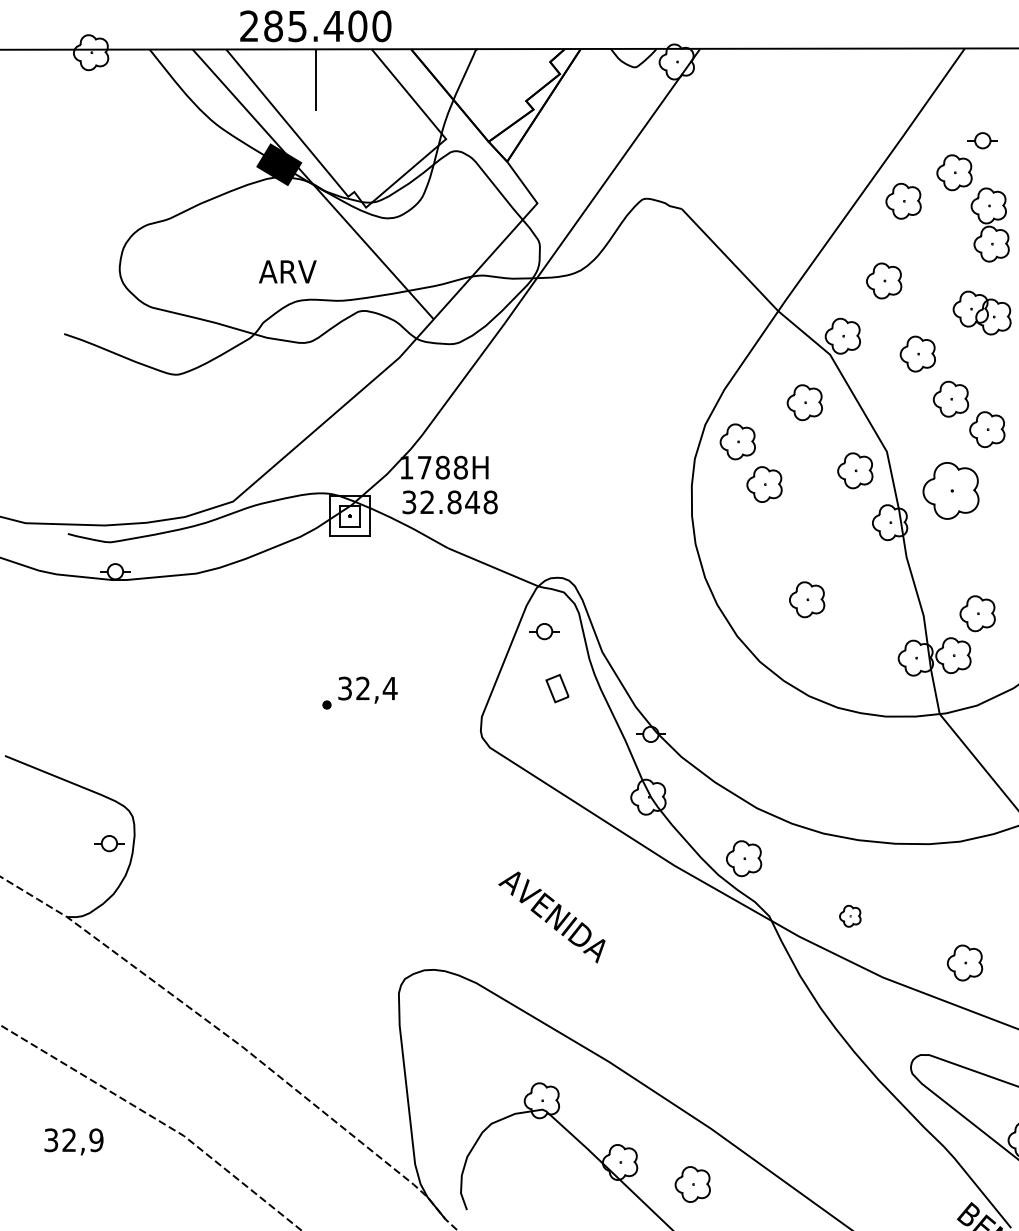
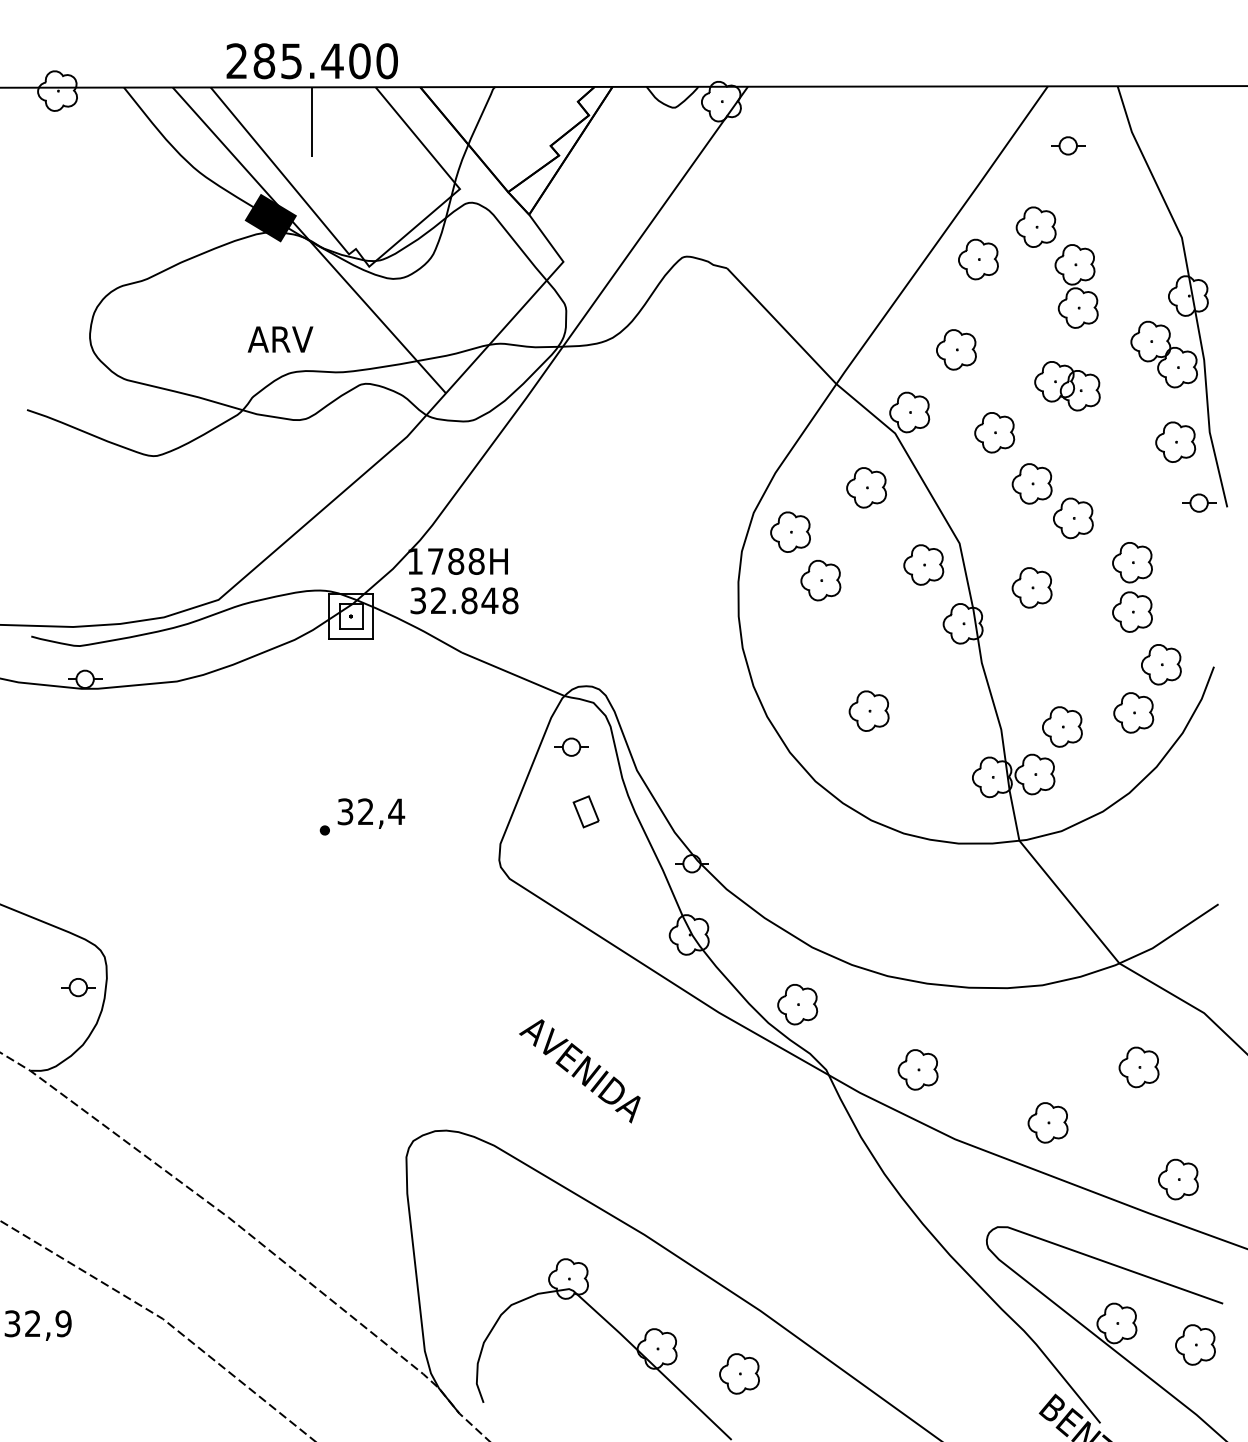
part: (983, 140) -> (1068, 145), moved
part: (950, 490) -> (1031, 587), size x0.62
part: (849, 915) -> (917, 1069), size x1.67

